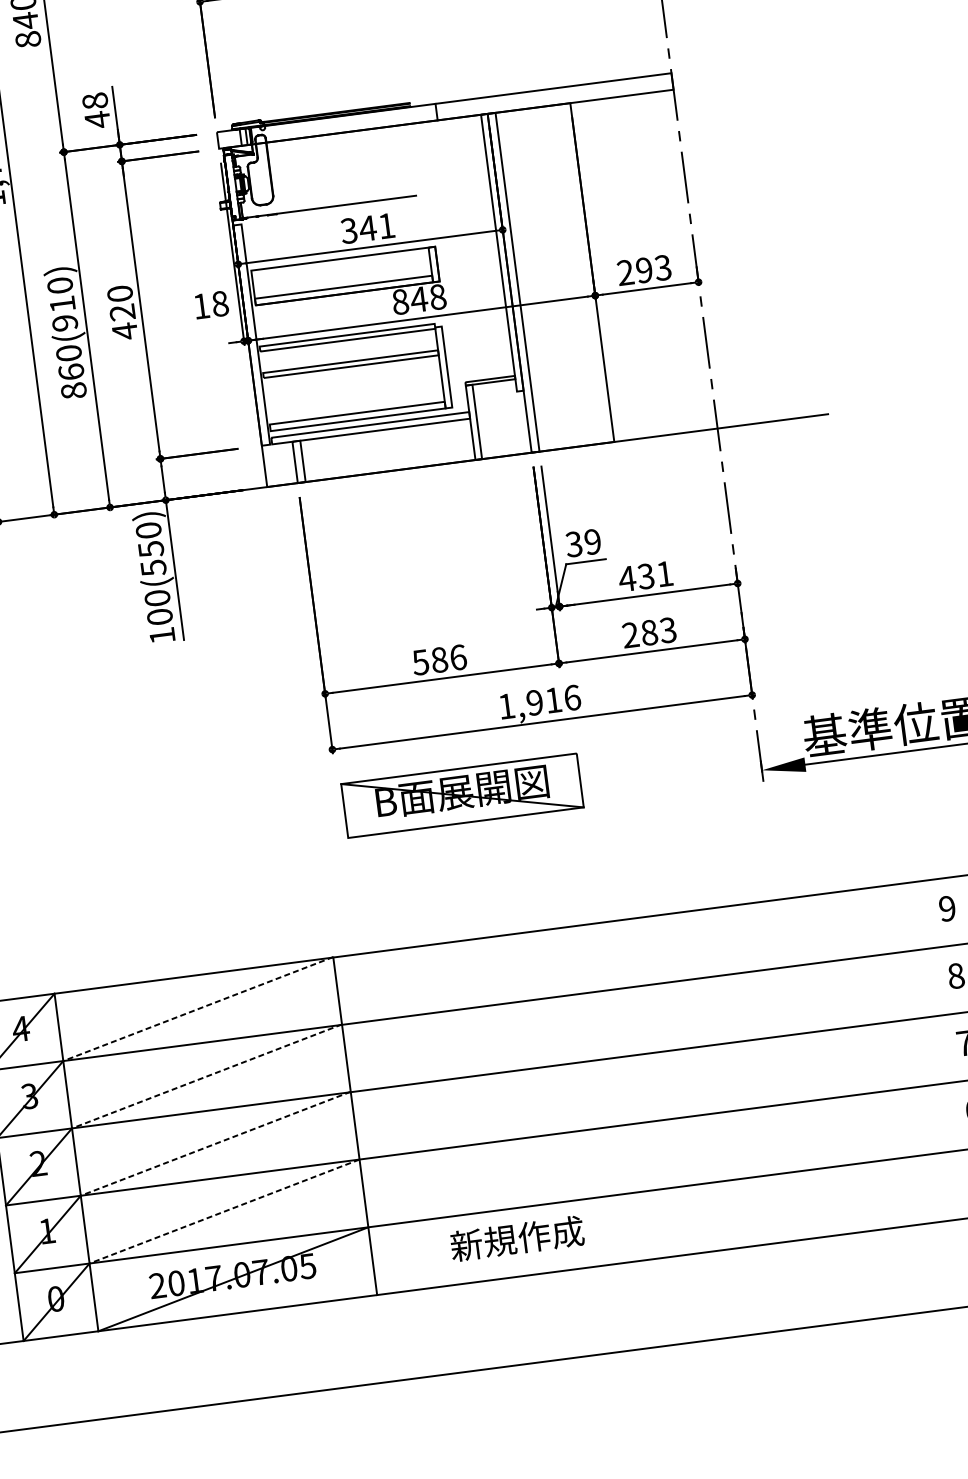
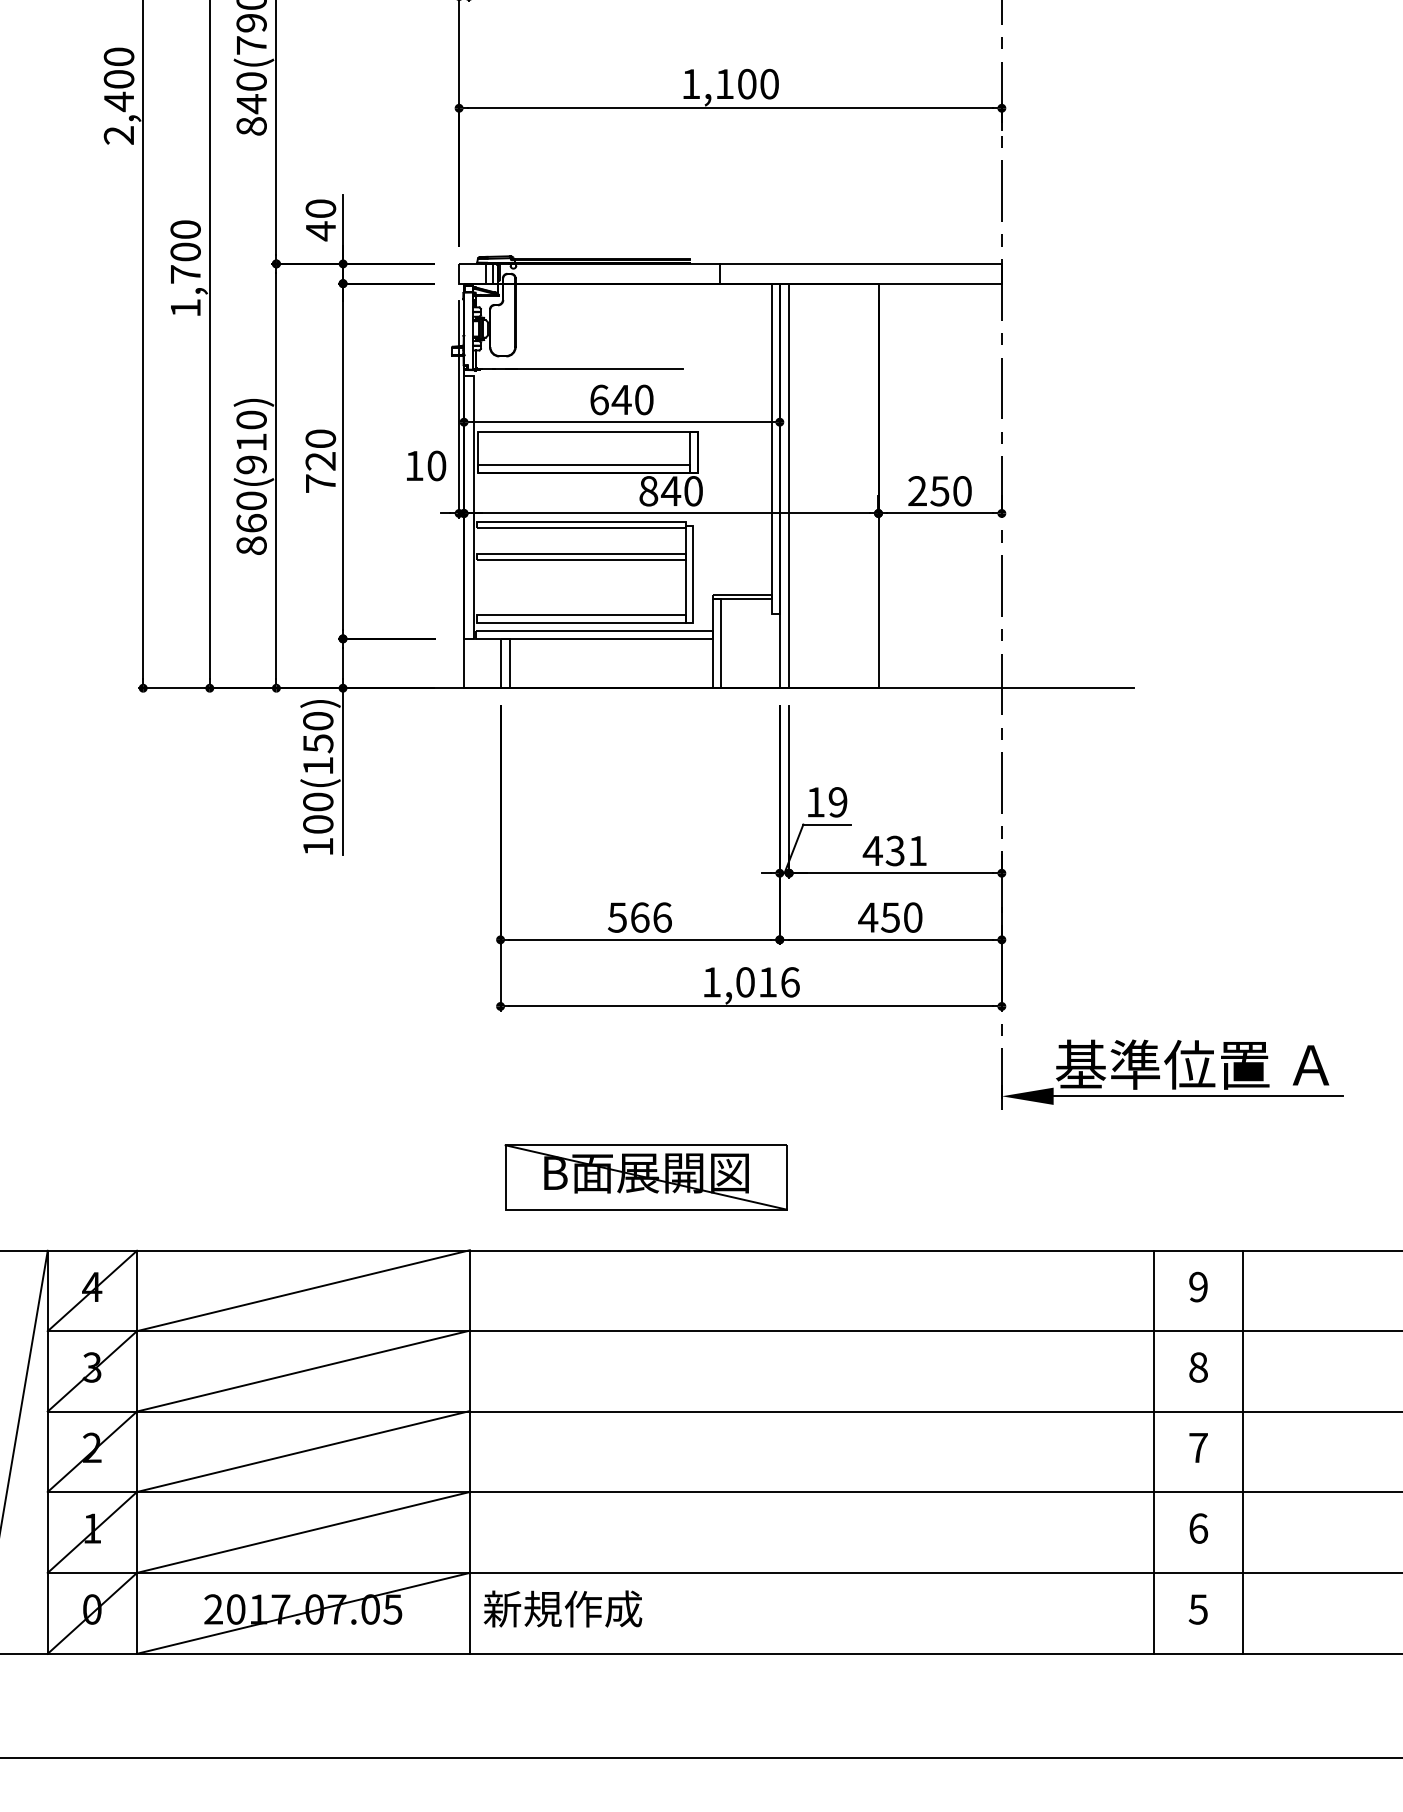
text: (94, 100) -> (320, 208), 48 -> 40
text: (367, 228) -> (621, 399), 341 -> 640
text: (653, 269) -> (950, 491), 293 -> 250
text: (437, 297) -> (693, 491), 848 -> 840
text: (219, 303) -> (436, 465), 18 -> 10
text: (124, 331) -> (320, 483), 420 -> 720
text: (573, 544) -> (815, 802), 39 -> 19
text: (153, 568) -> (318, 766), 100(550) -> 100(150)
text: (649, 632) -> (890, 917), 283 -> 450
text: (439, 659) -> (639, 917), 586 -> 566
text: (534, 702) -> (745, 982), 1,916 -> 1,016
part: (461, 795) -> (645, 1177), moved
line: (197, 1009) -> (302, 1290), dashed -> solid
line: (928, 1051) -> (1154, 1451), added
line: (206, 1076) -> (302, 1371), dashed -> solid
line: (214, 1143) -> (302, 1451), dashed -> solid
line: (223, 1211) -> (302, 1532), dashed -> solid
text: (516, 1238) -> (562, 1608), moved

